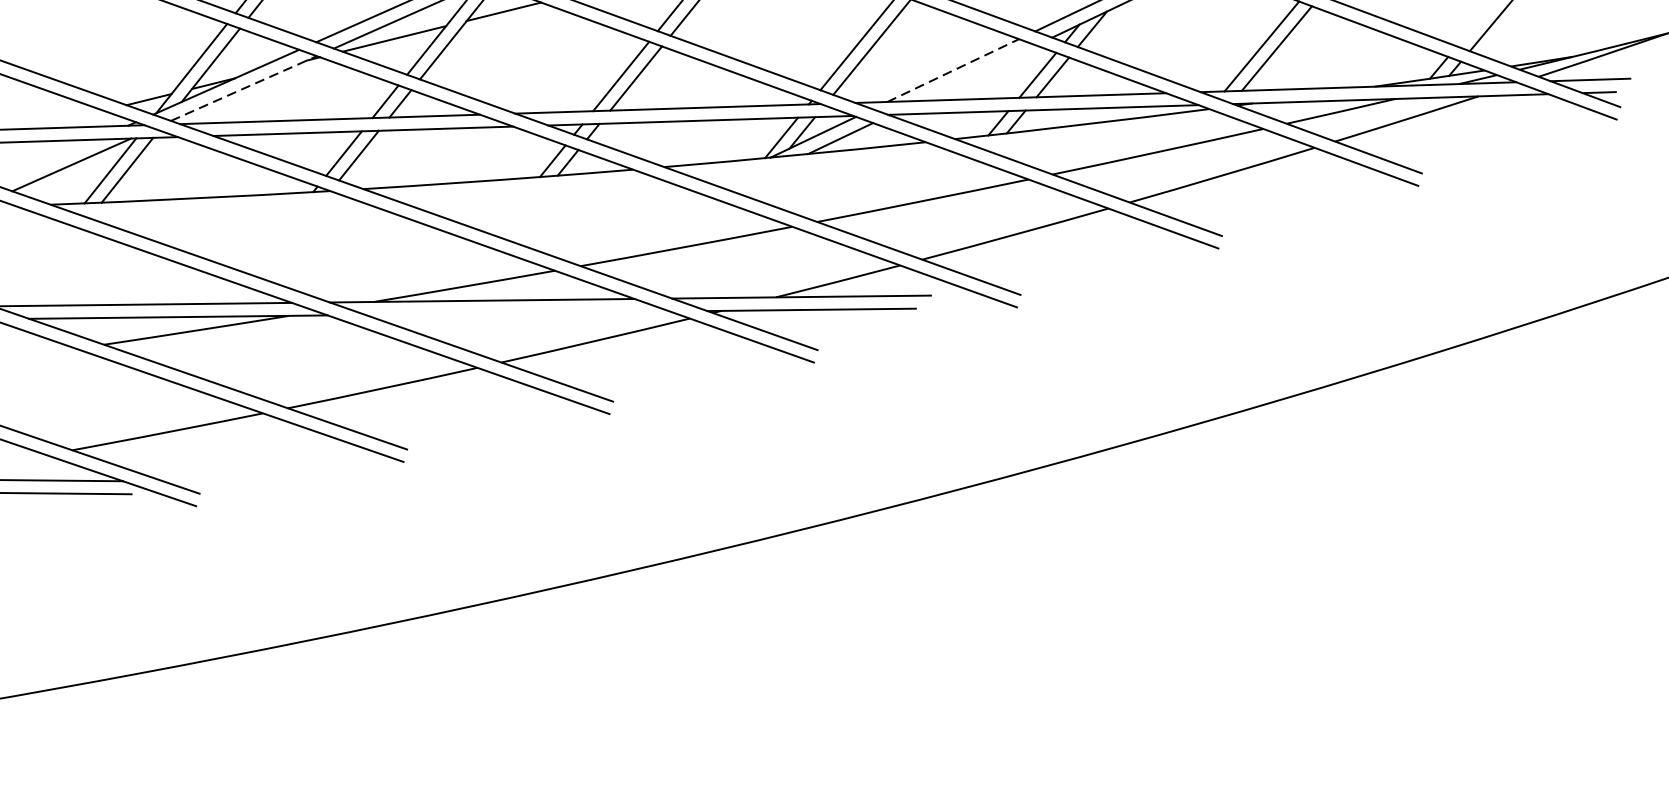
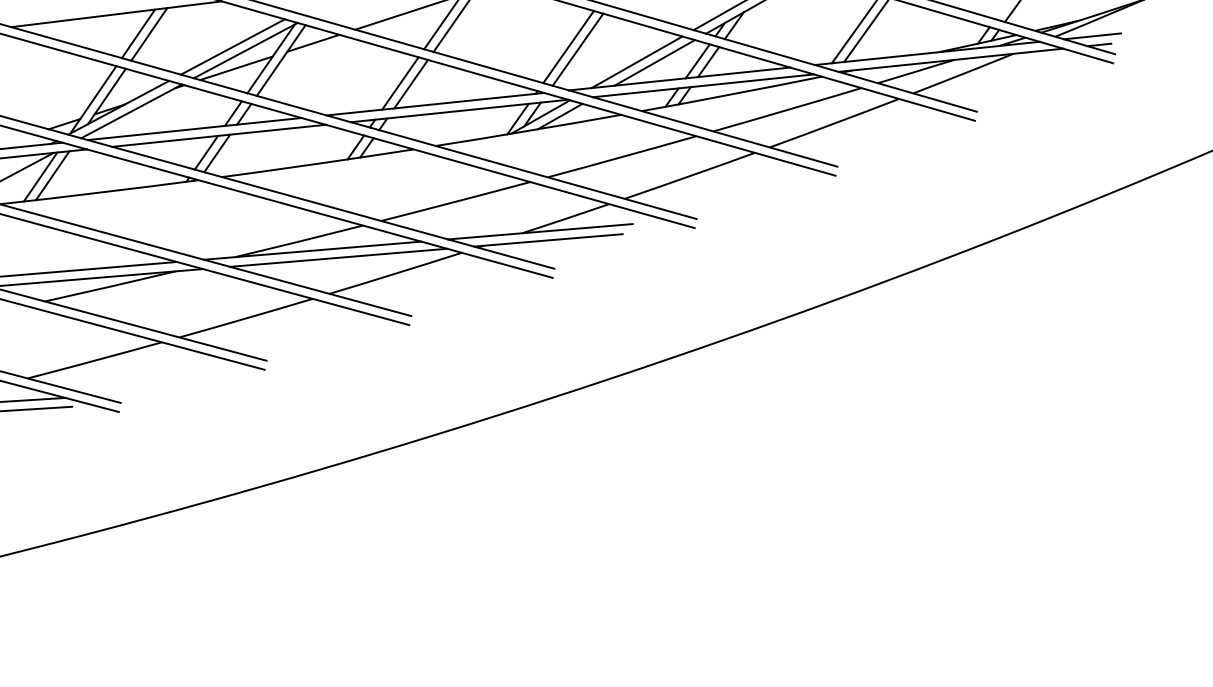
line: (953, 70) -> (637, 62), dashed -> solid
line: (977, 72) -> (654, 62), added
line: (245, 88) -> (132, 111), dashed -> solid
line: (517, 312) -> (338, 257), added

